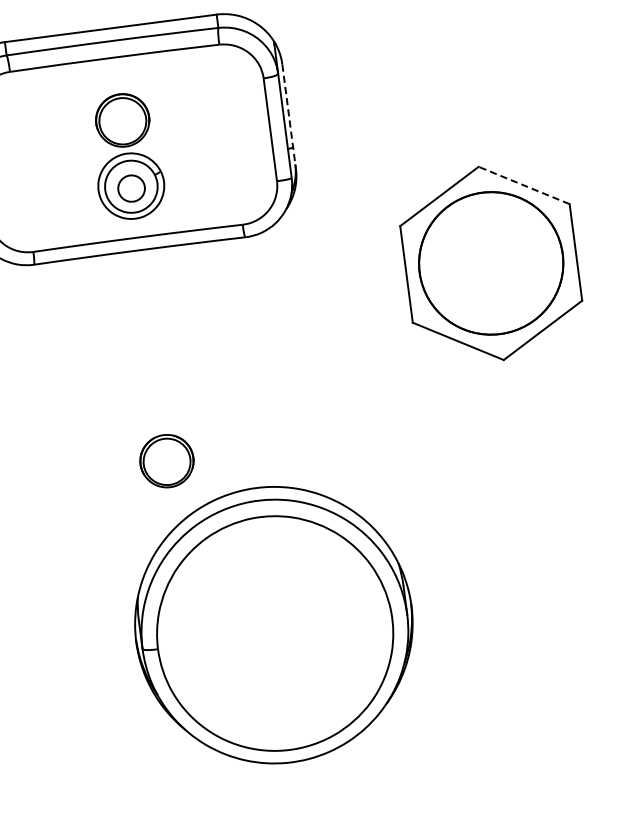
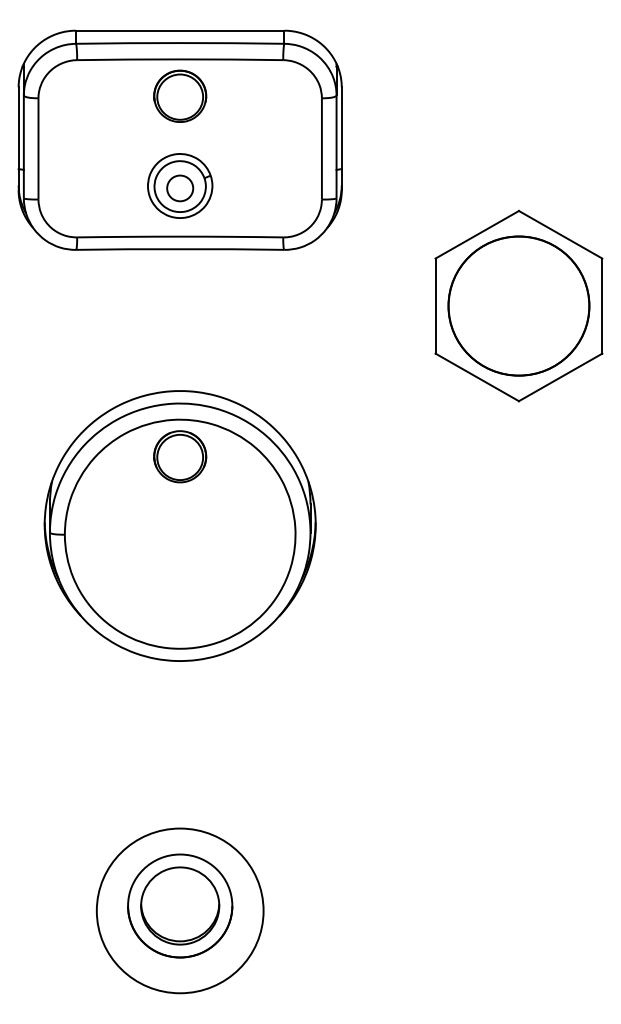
line: (288, 117) -> (341, 139), dashed -> solid
part: (122, 119) -> (180, 95), moved
line: (523, 185) -> (560, 234), dashed -> solid
part: (273, 624) -> (179, 525), moved

